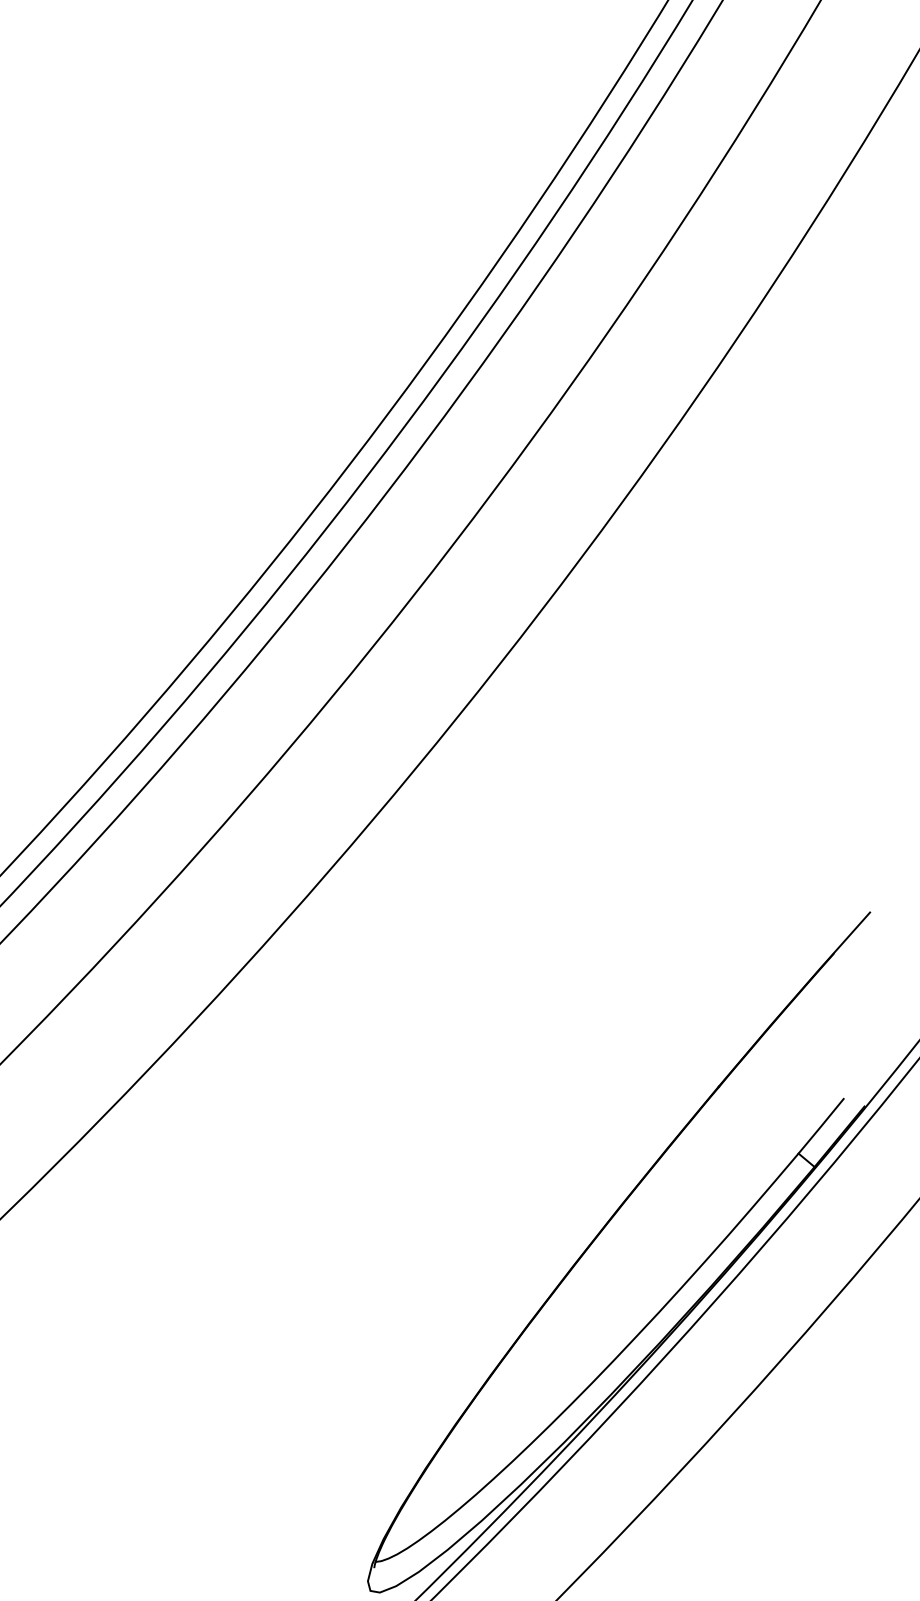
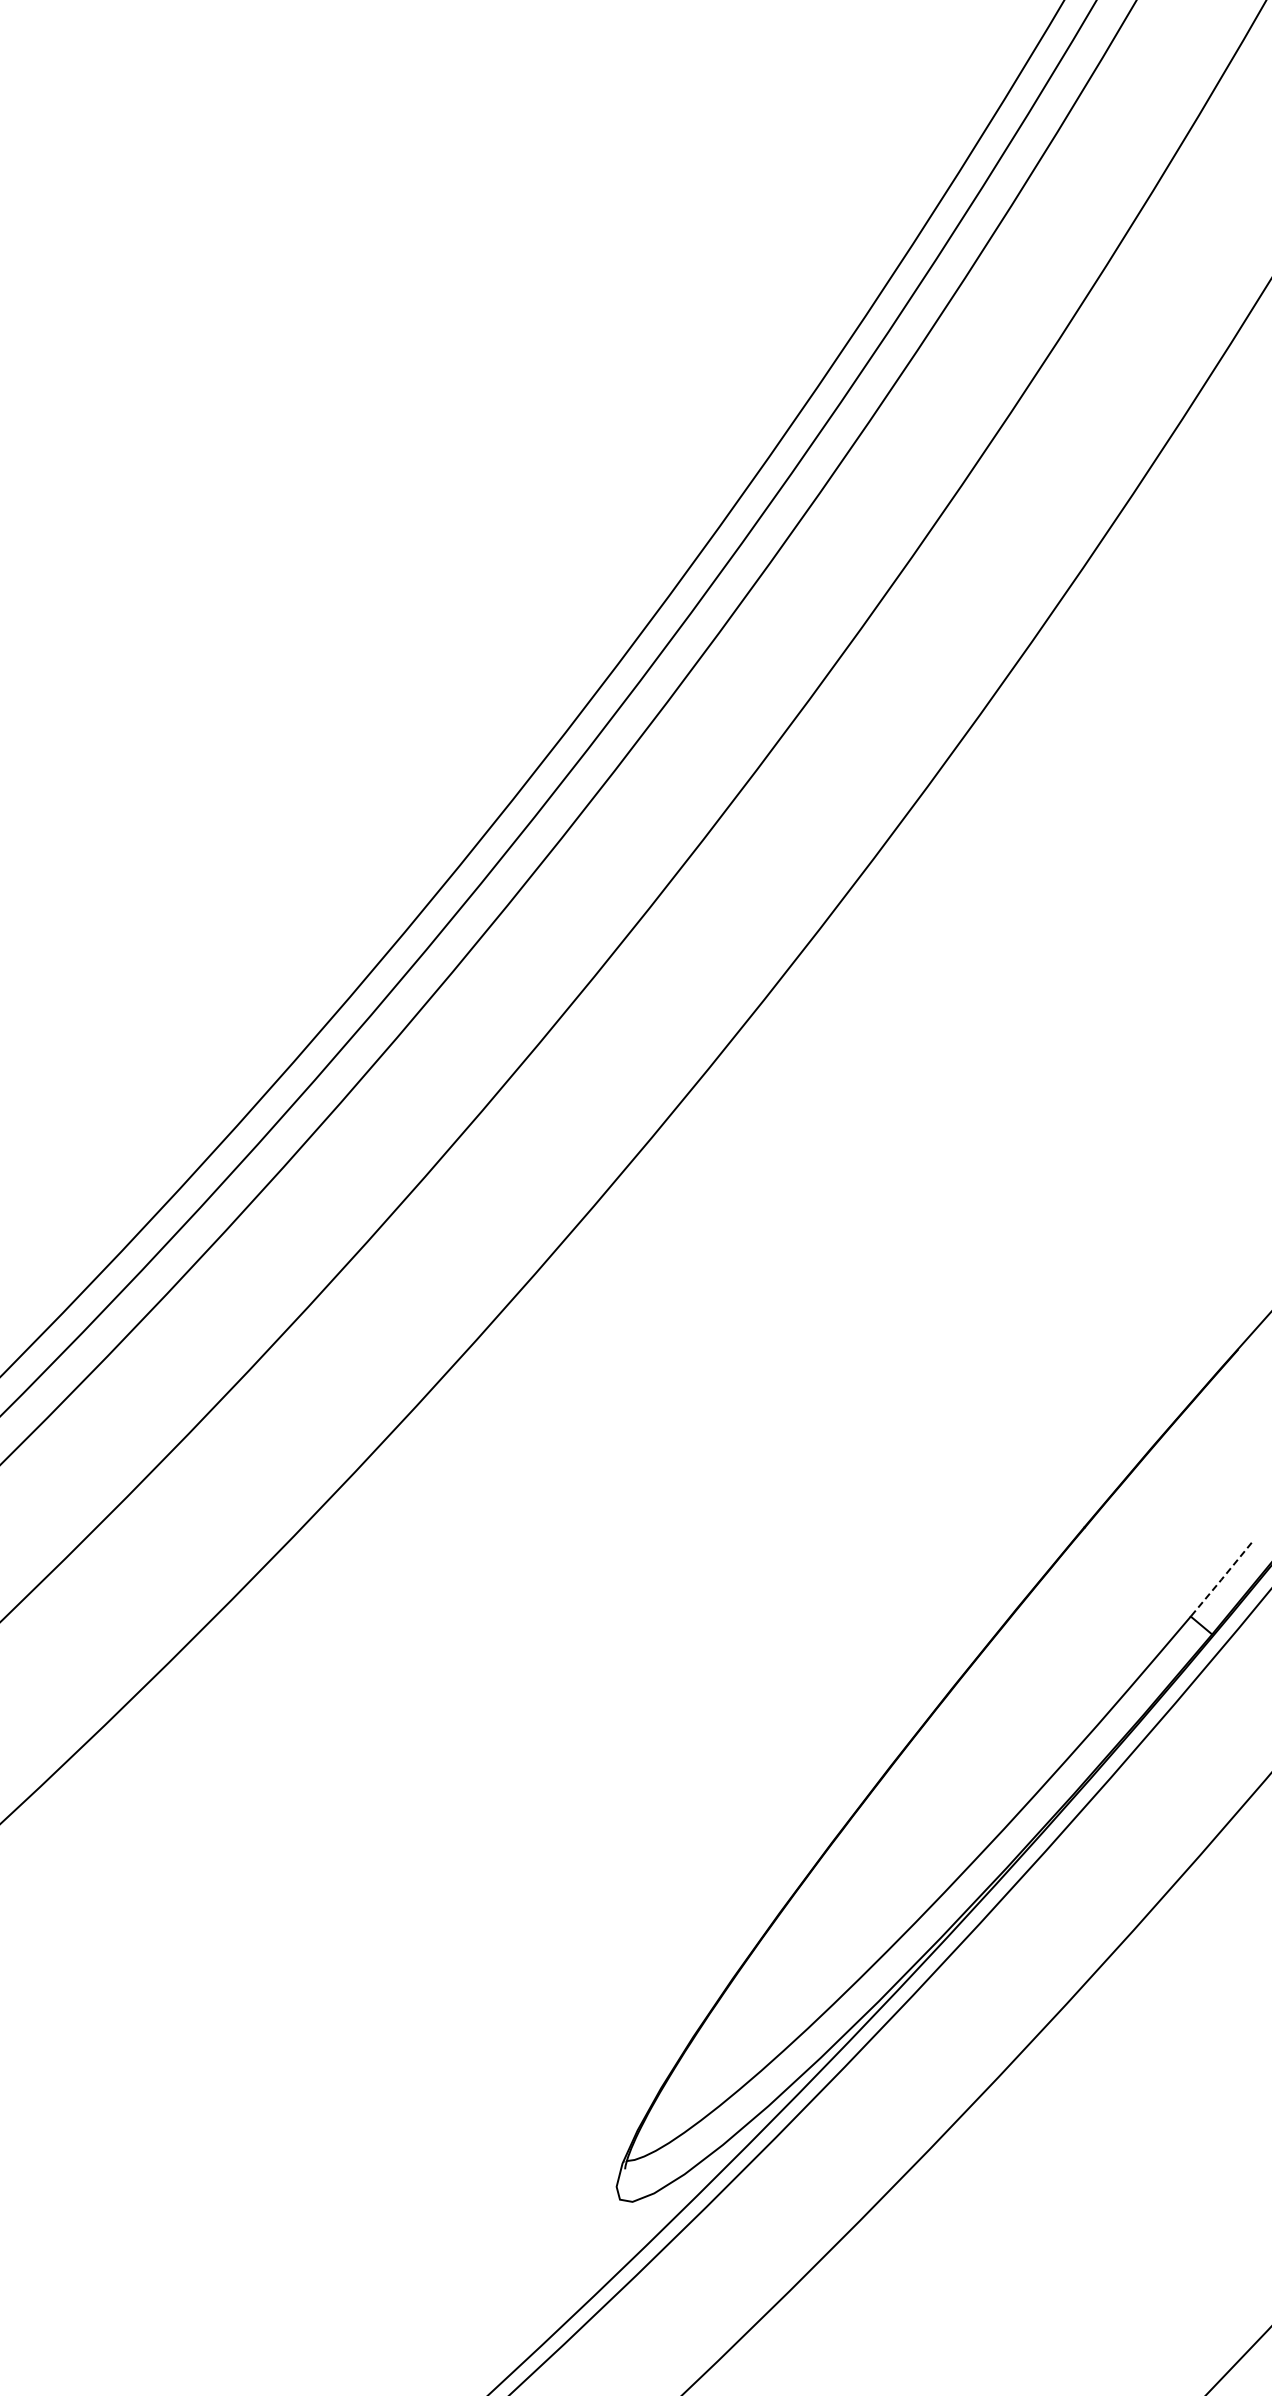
line: (821, 1125) -> (1221, 1579), solid -> dashed

